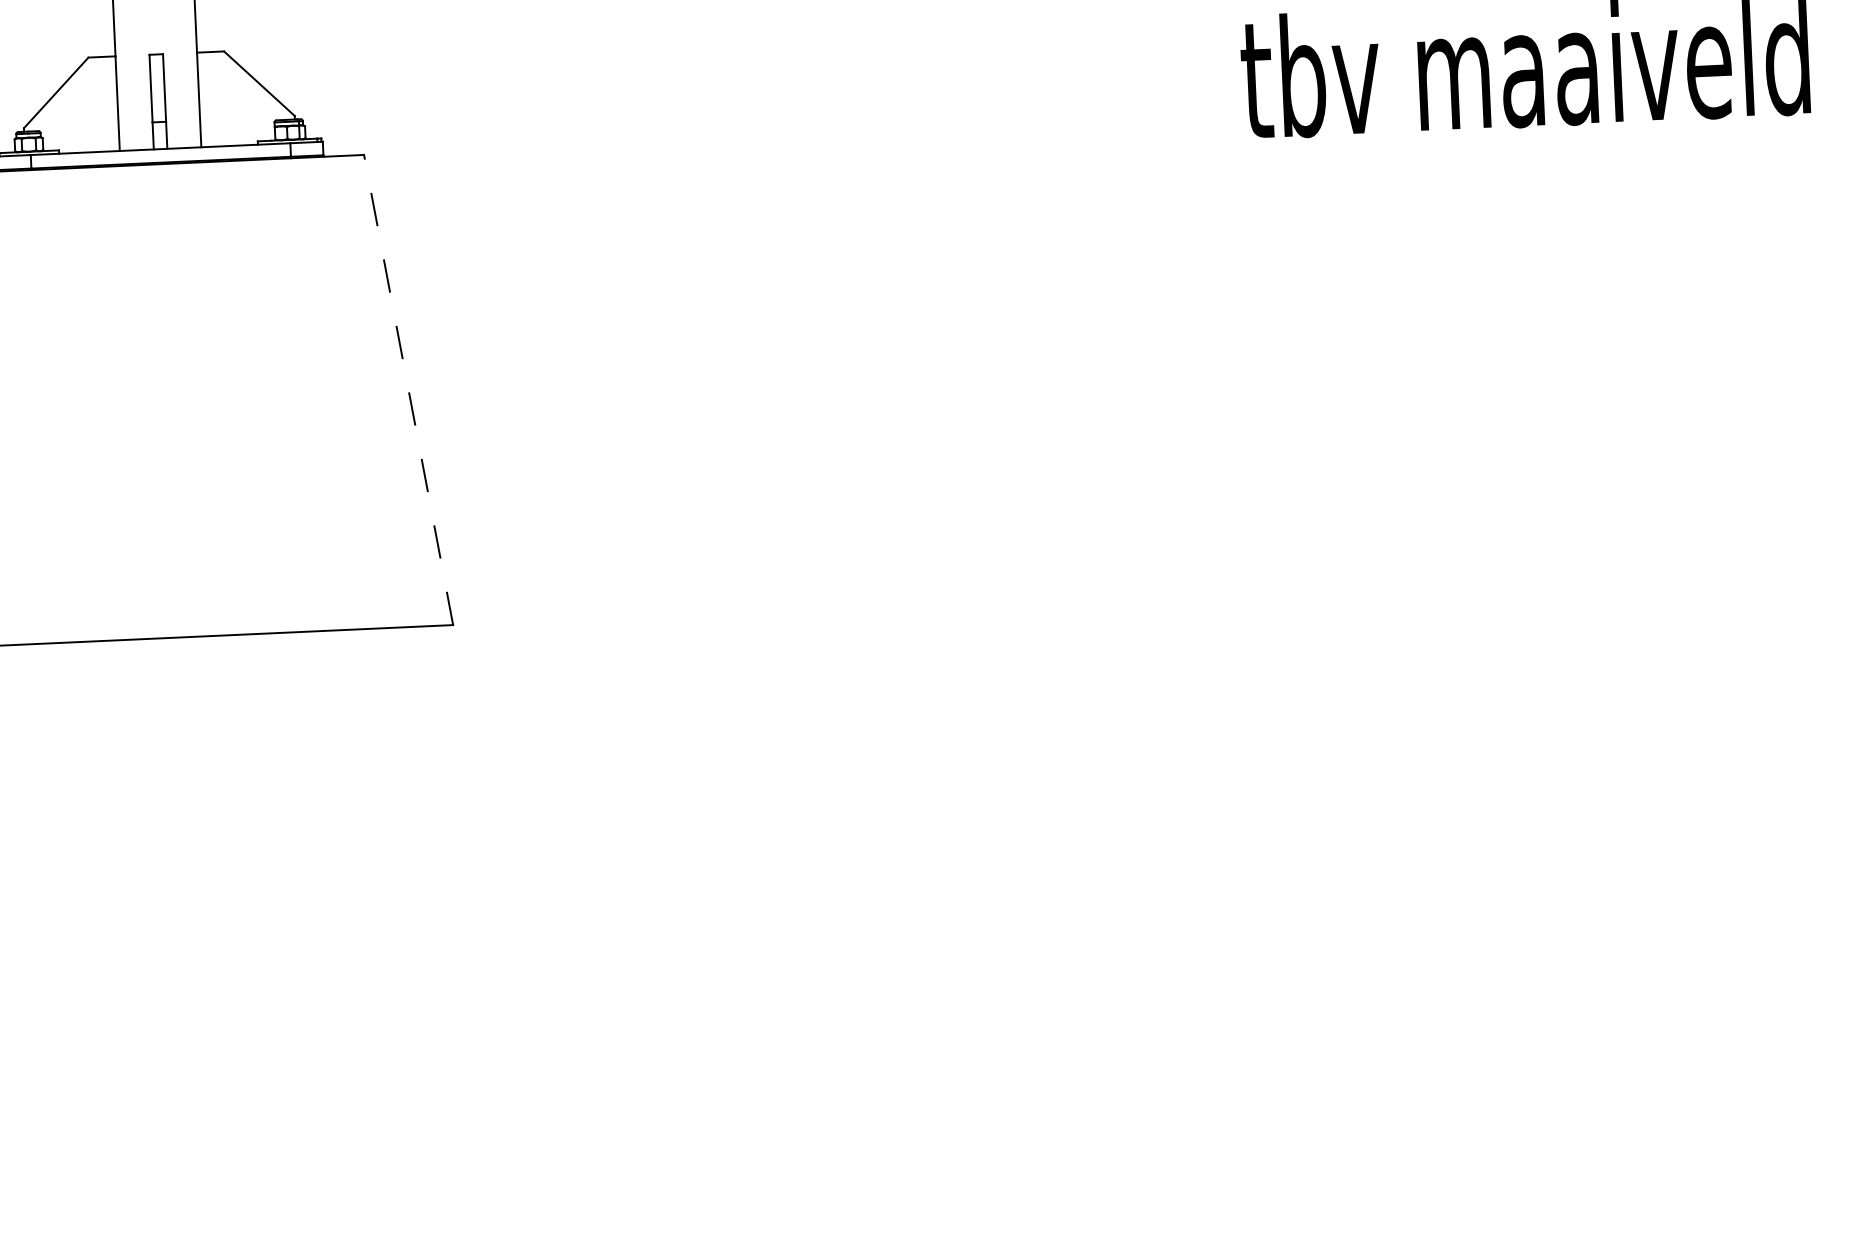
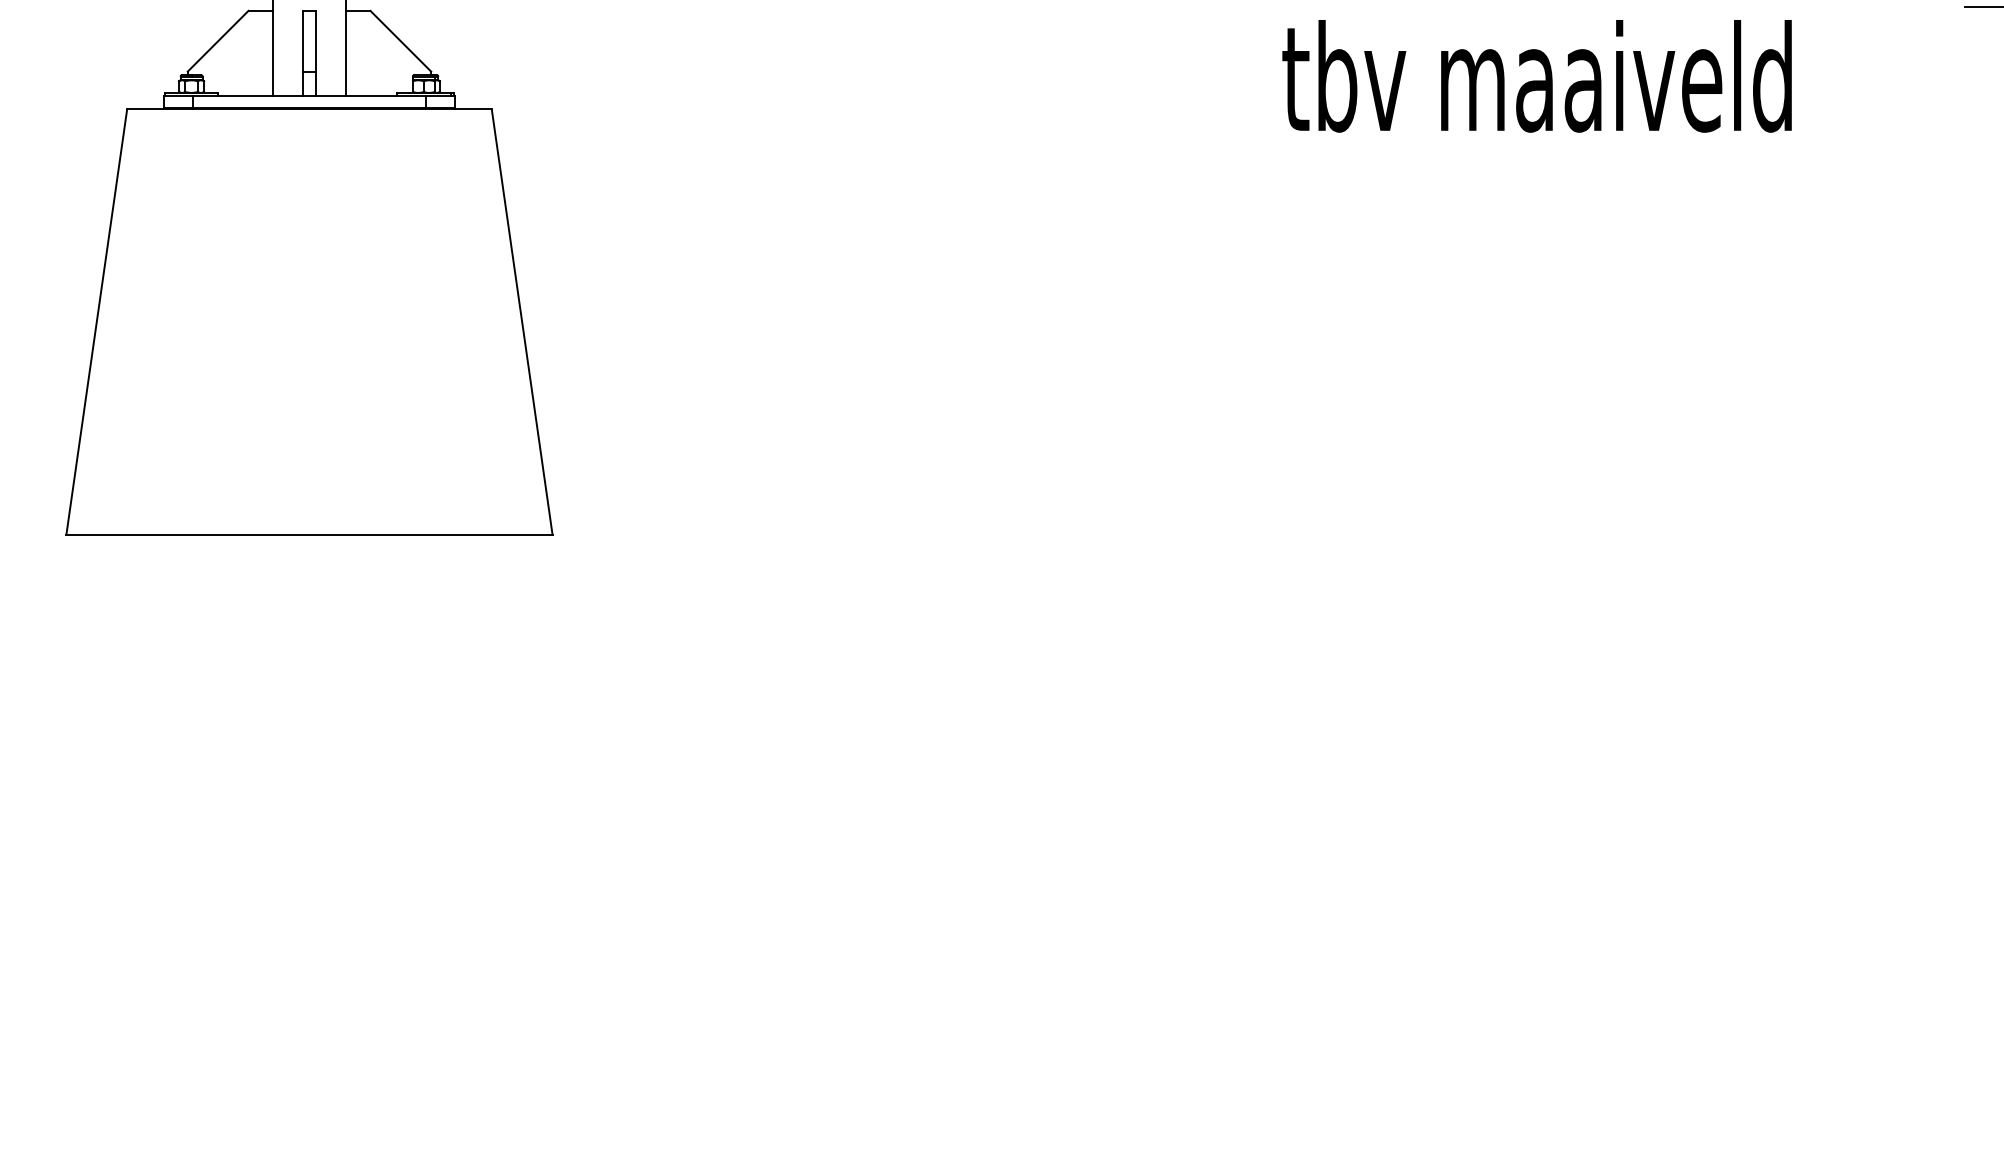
line: (408, 390) -> (522, 322), dashed -> solid

